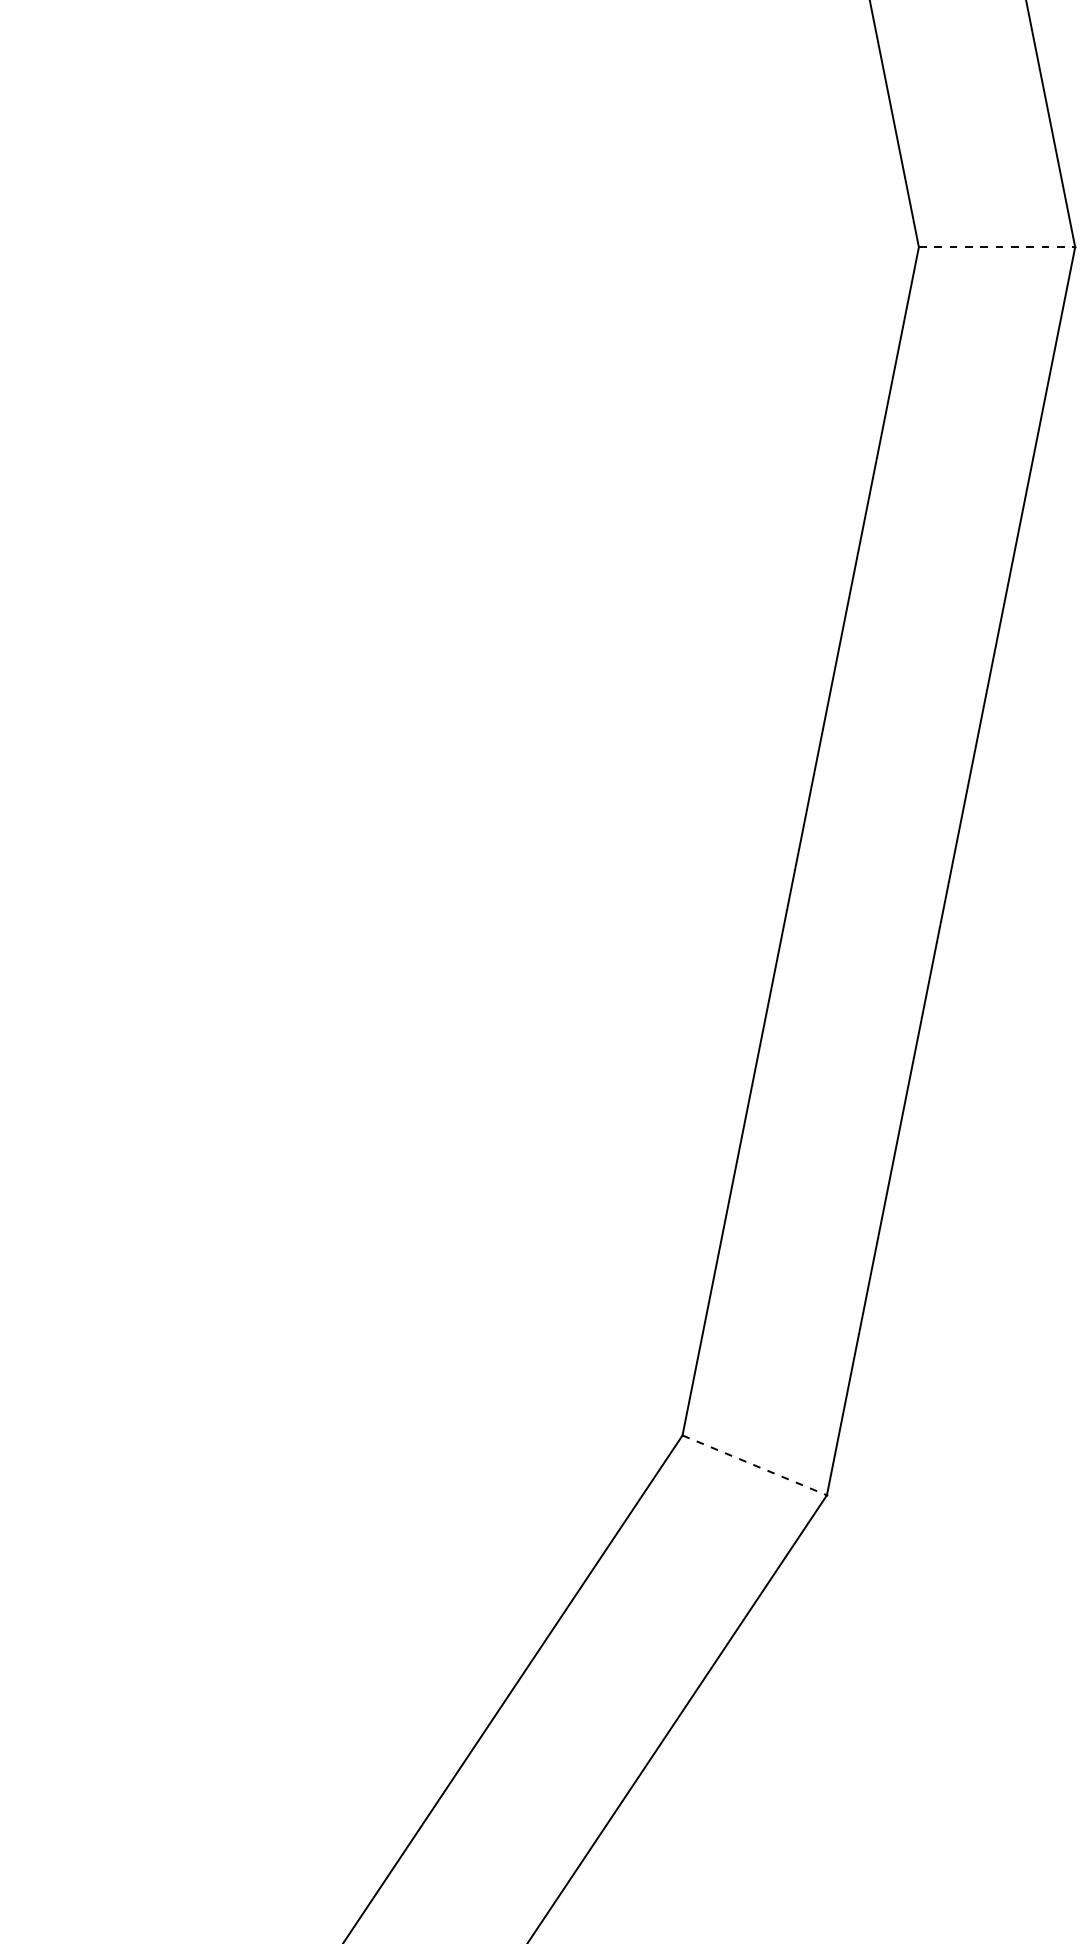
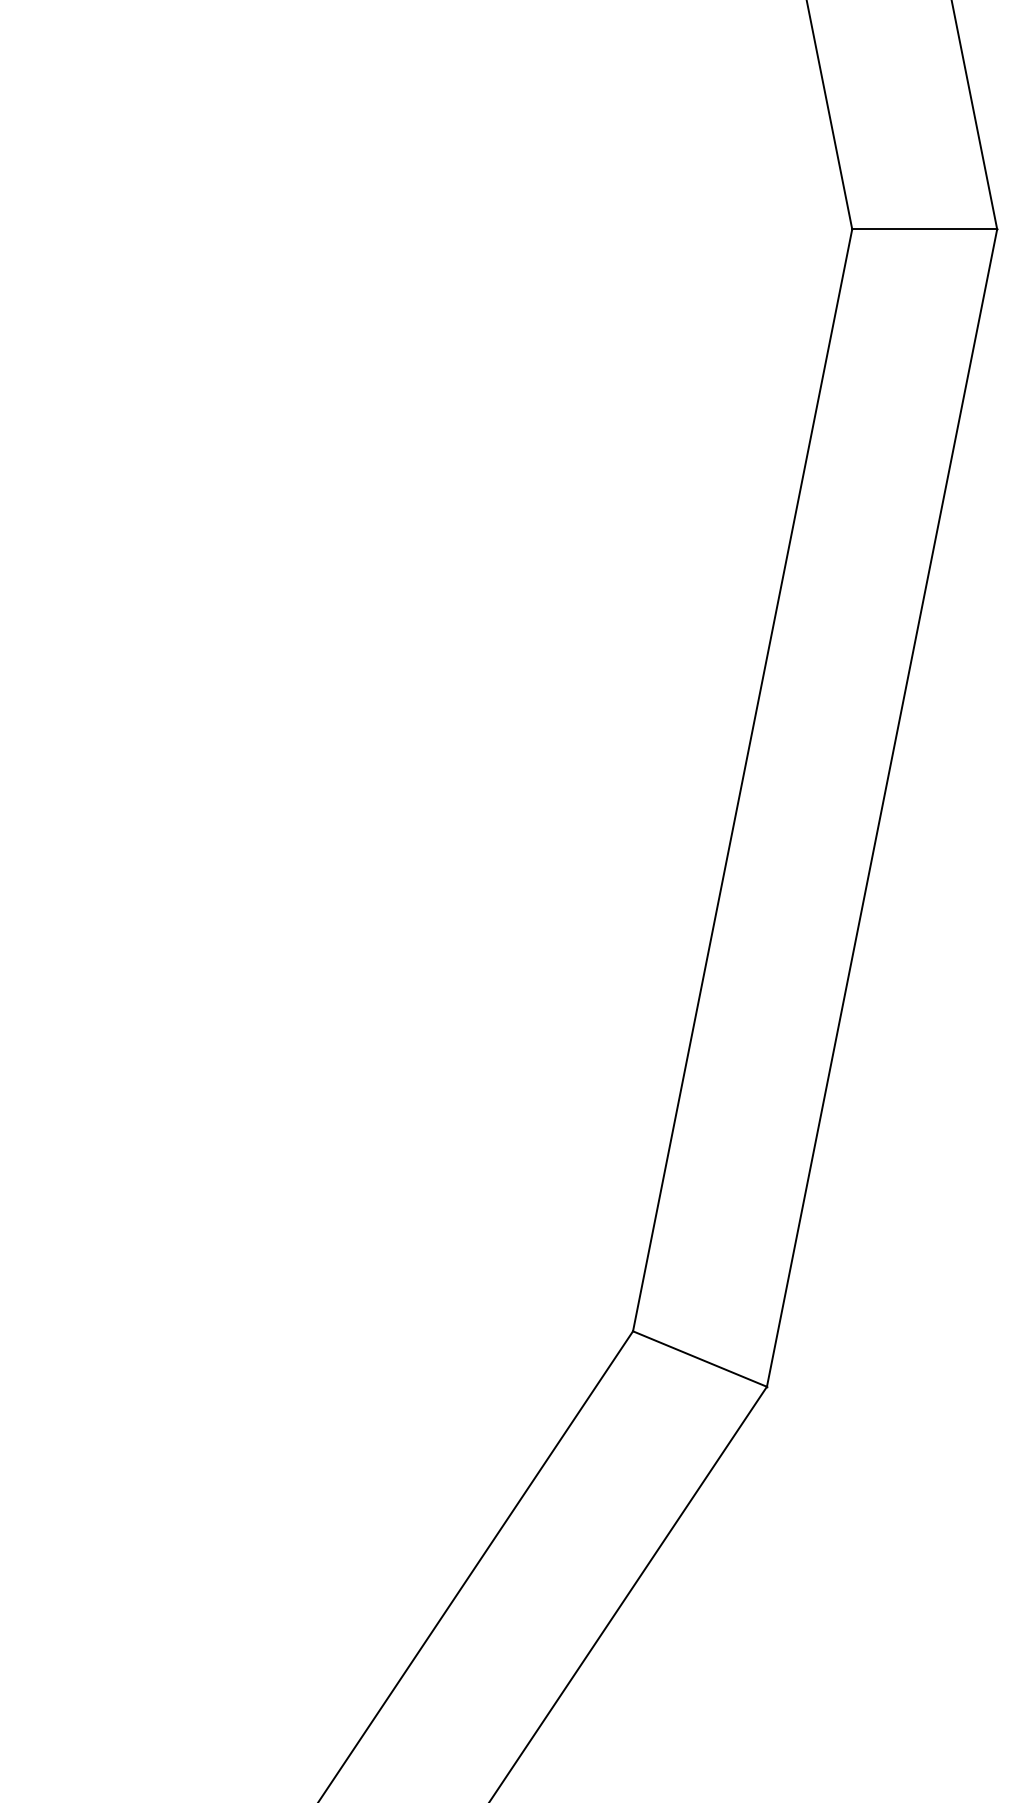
line: (997, 247) -> (925, 229), dashed -> solid
line: (755, 1465) -> (700, 1359), dashed -> solid

